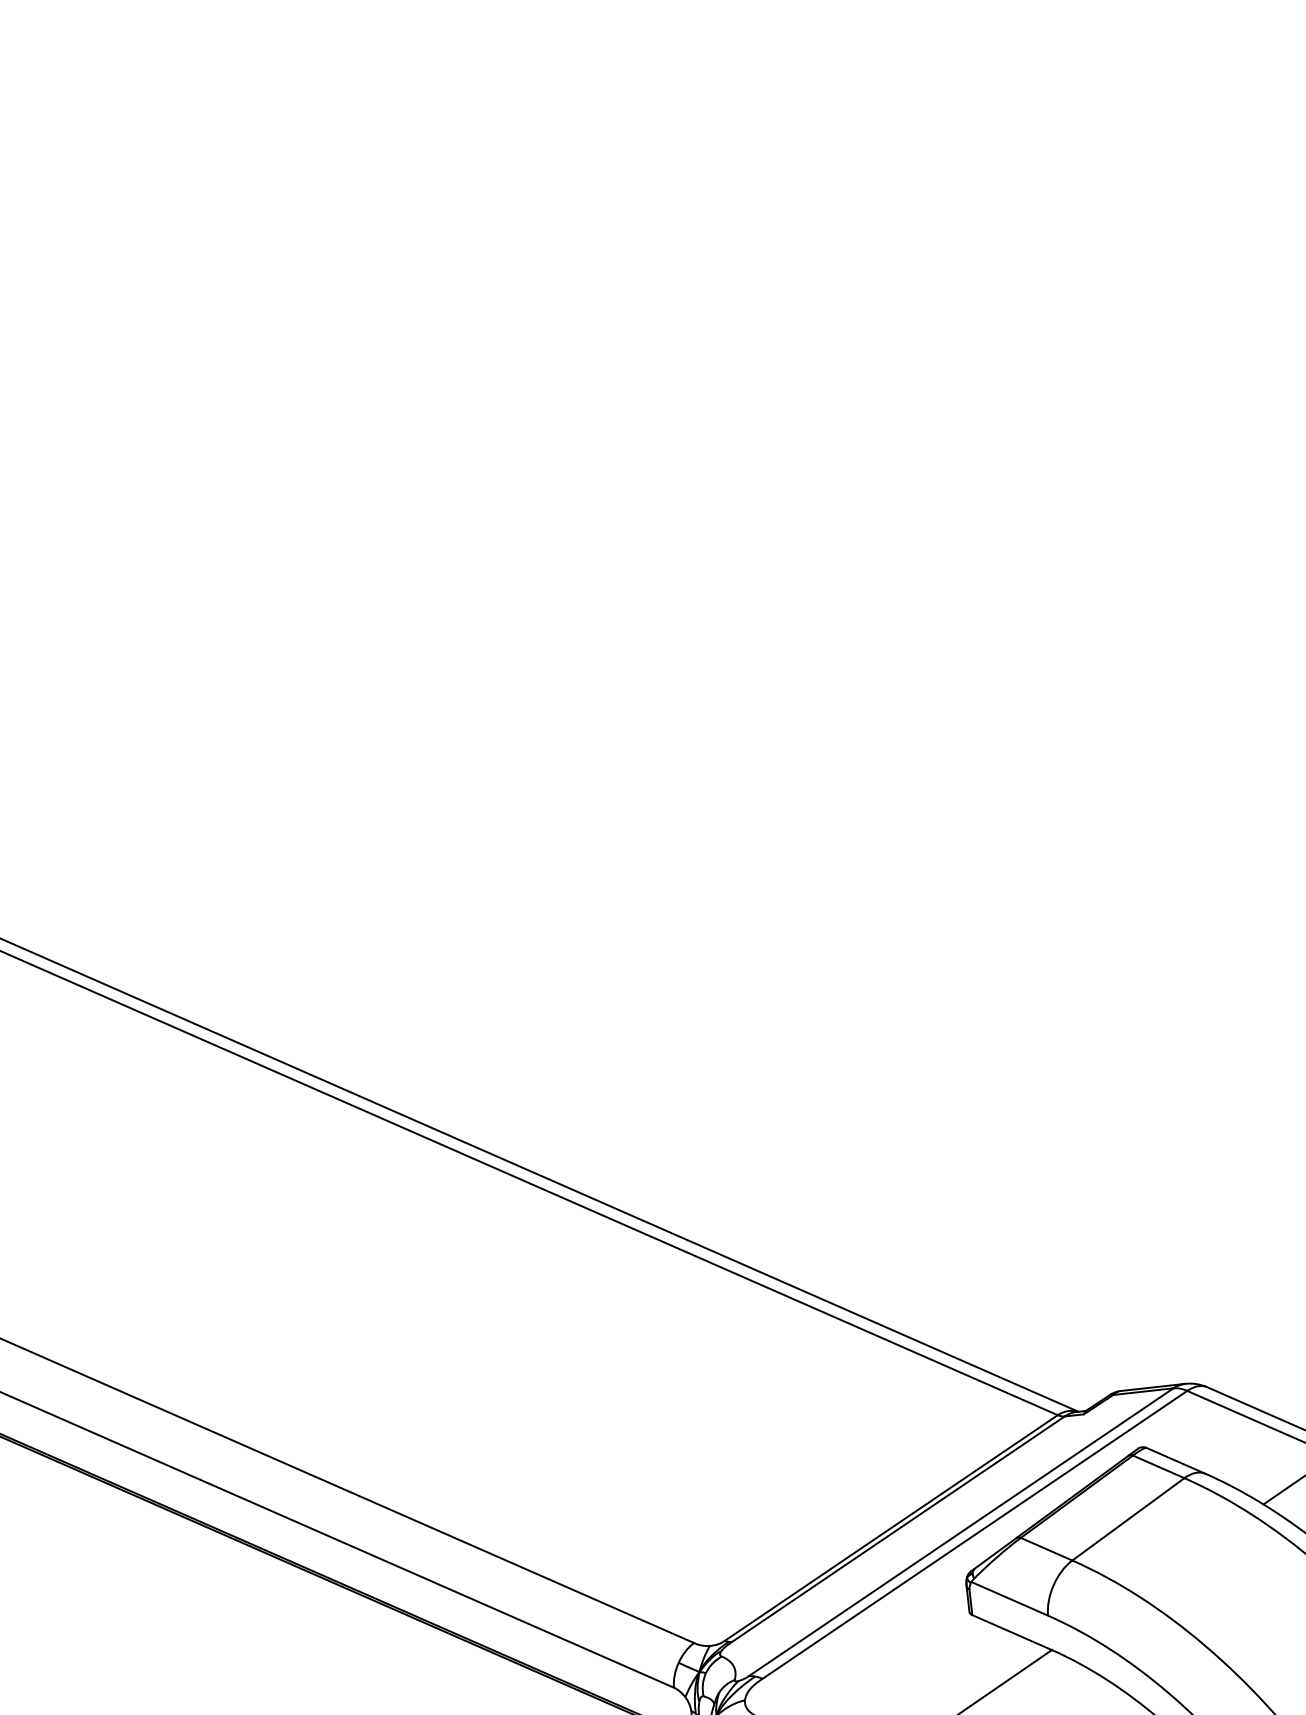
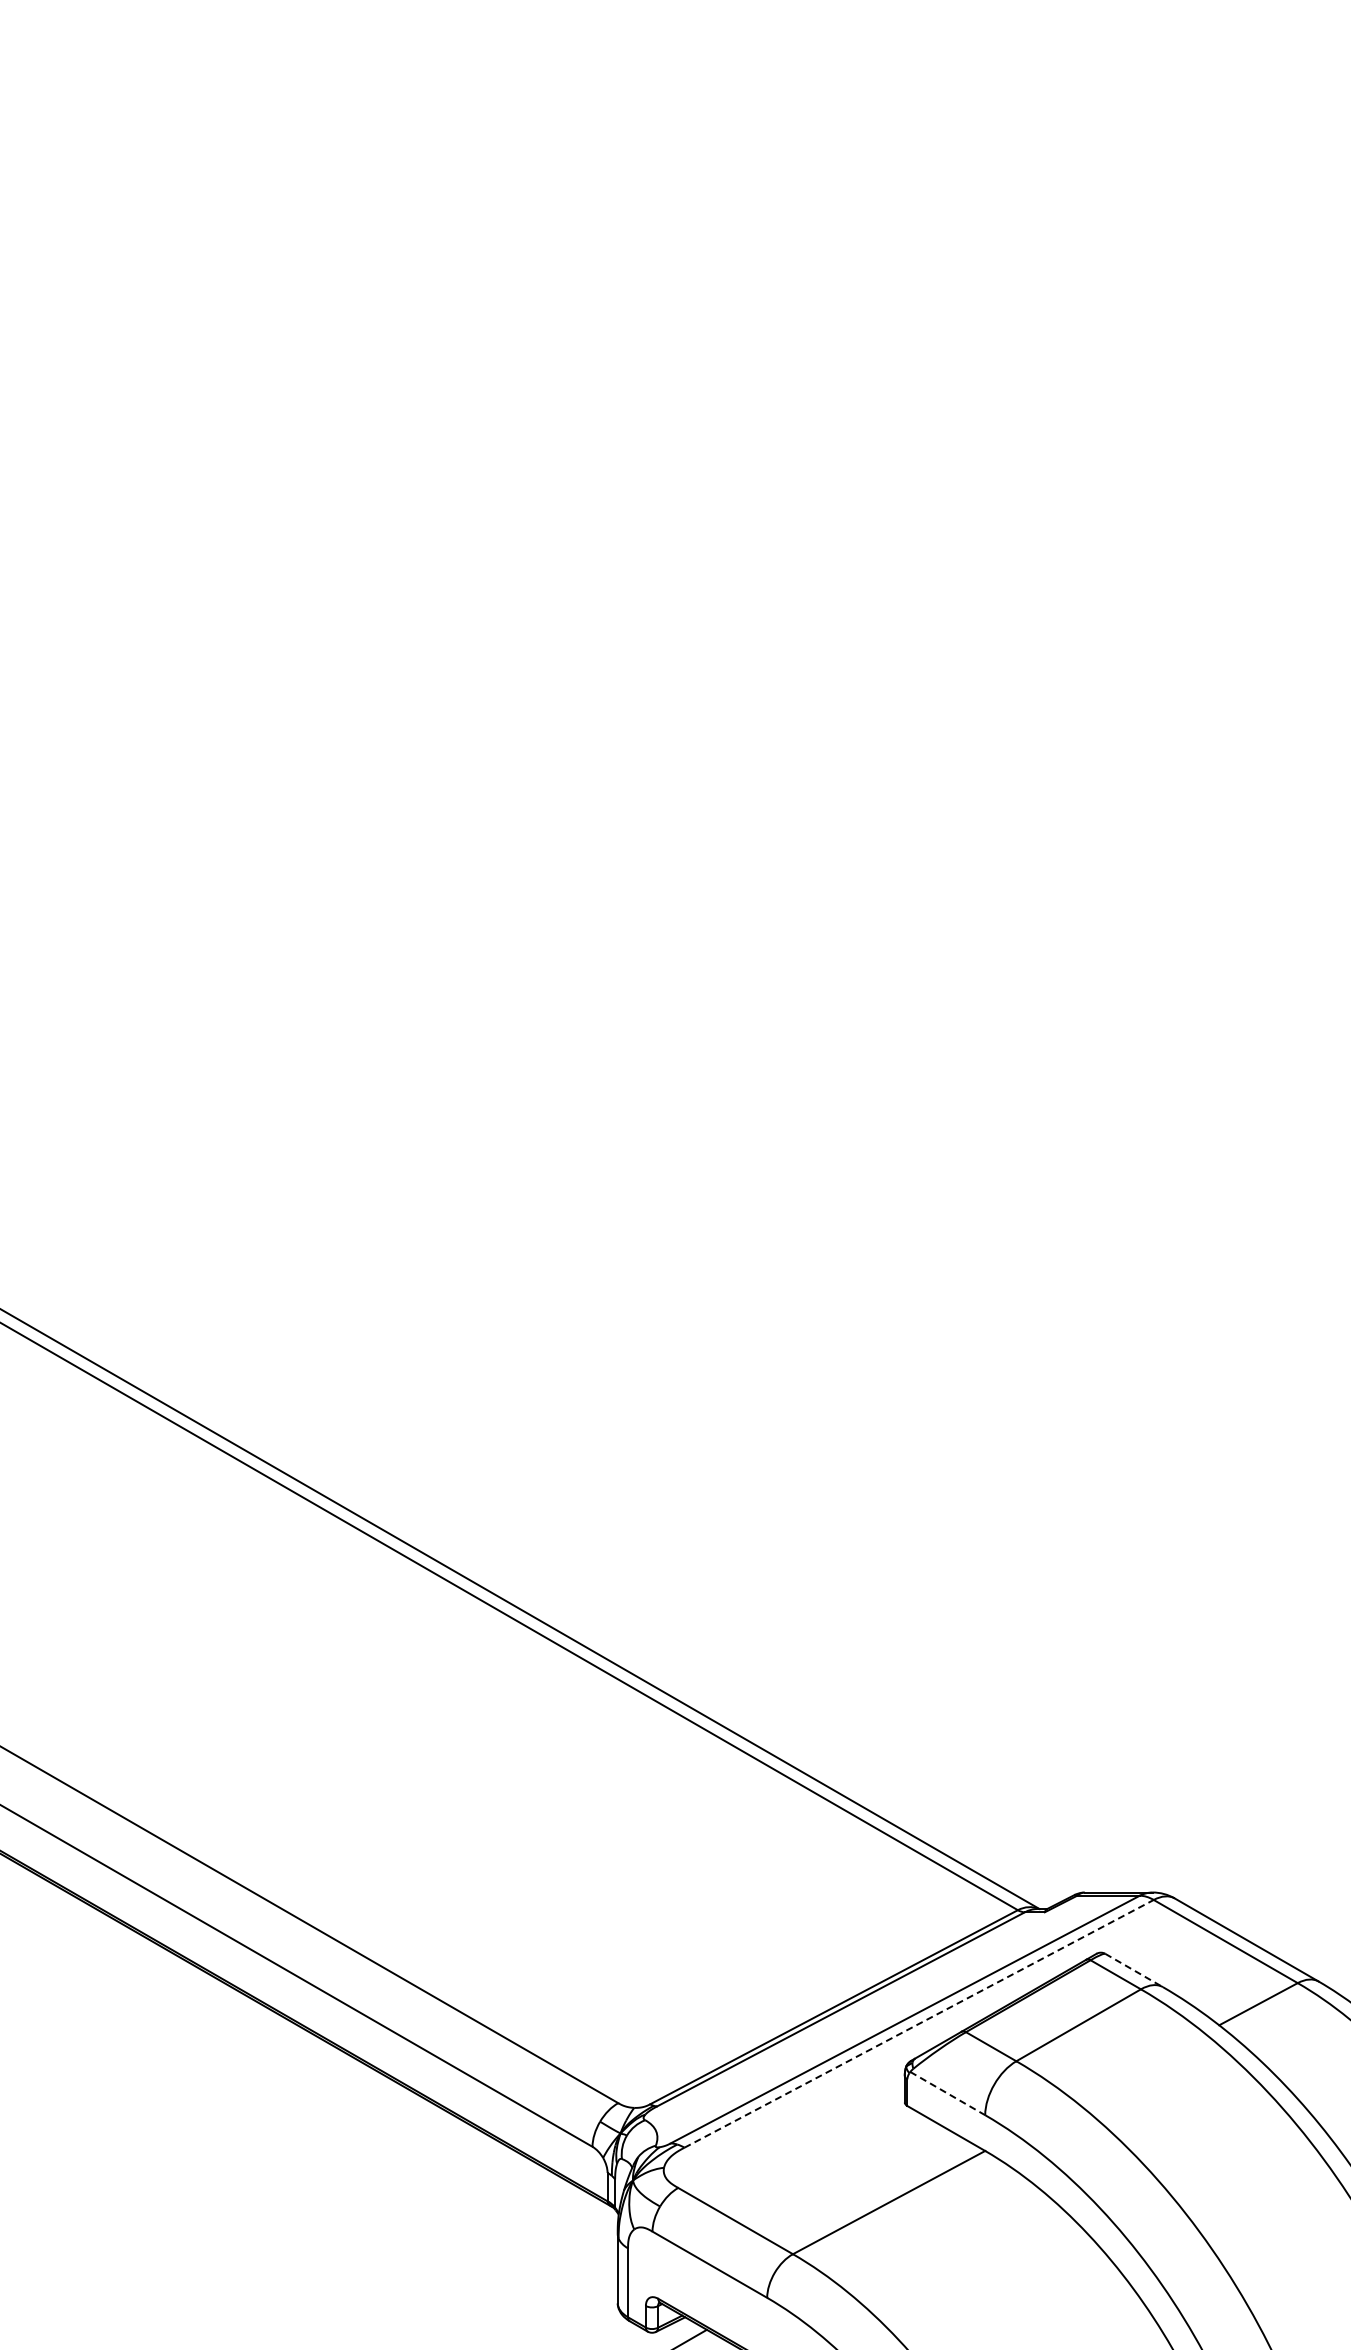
line: (1176, 1460) -> (1134, 1970), solid -> dashed
line: (975, 1534) -> (919, 2023), solid -> dashed
line: (1010, 1598) -> (948, 2093), solid -> dashed

